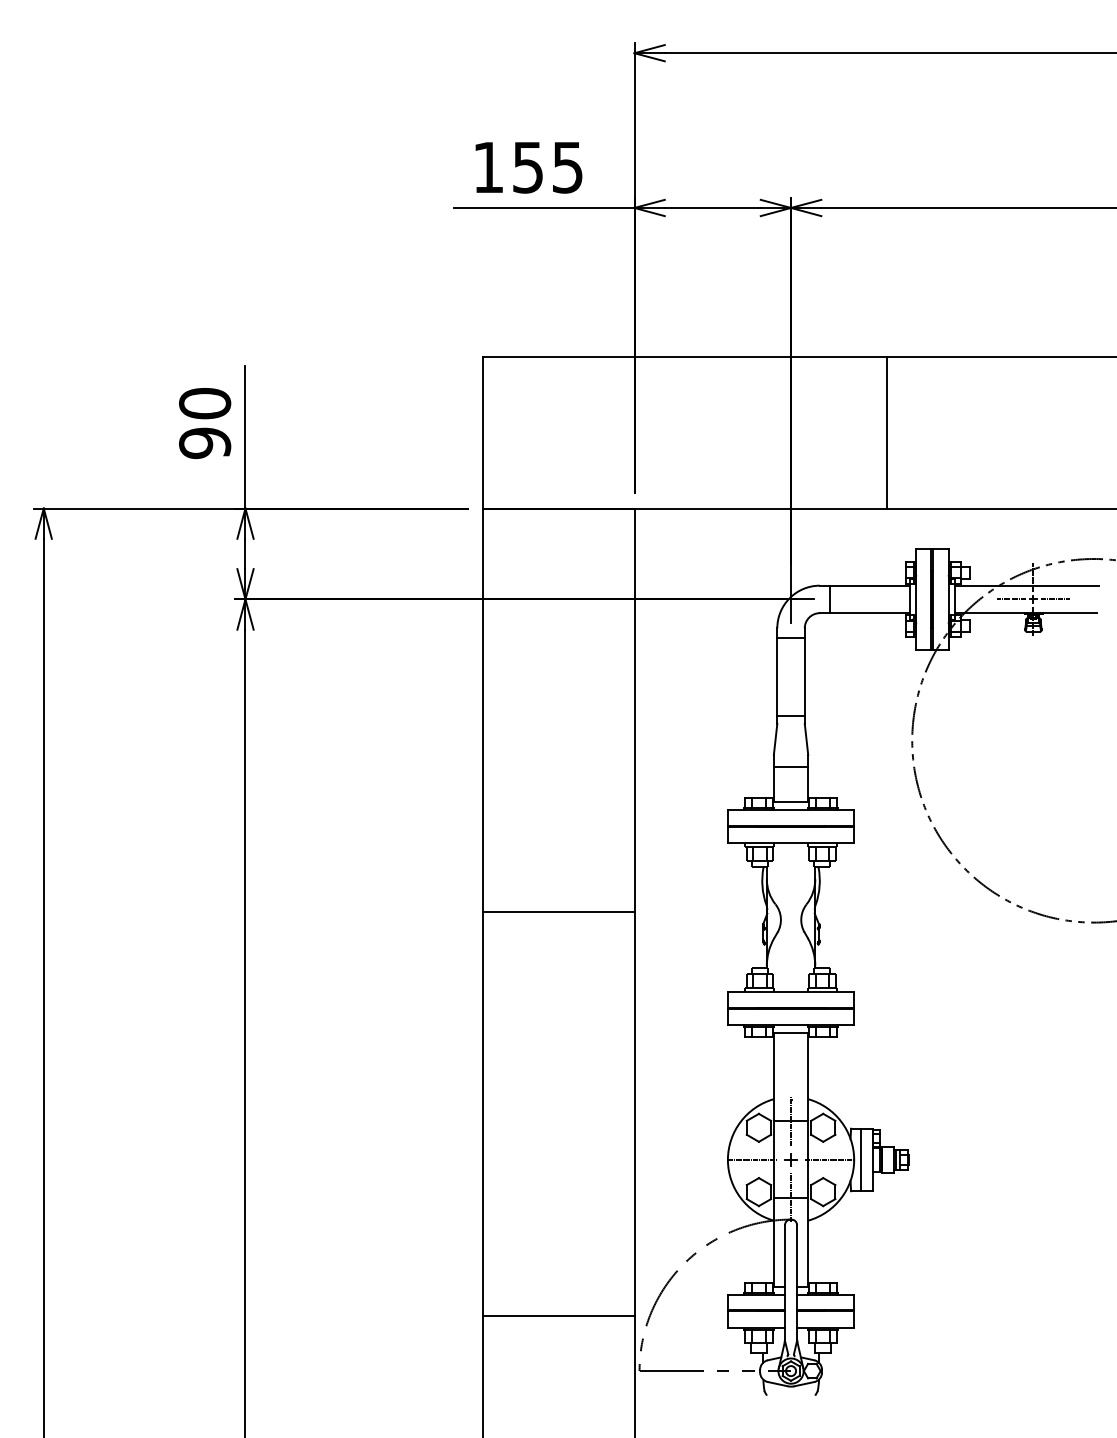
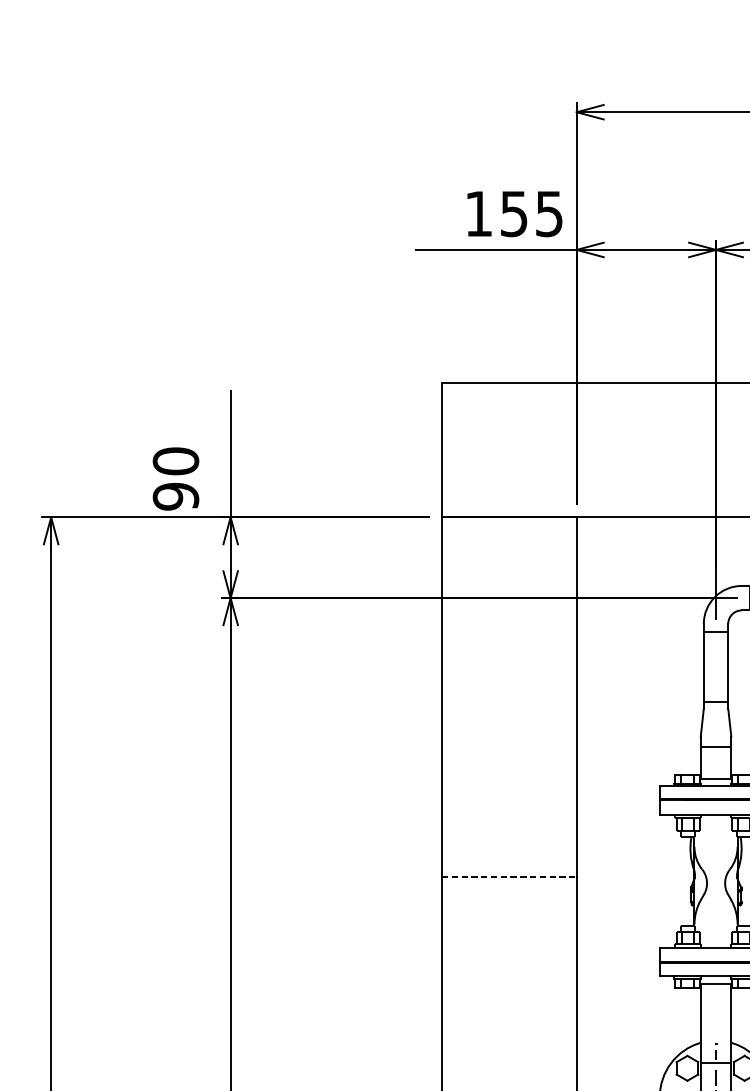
text: (528, 167) -> (514, 213), moved
text: (205, 423) -> (176, 479), moved
line: (558, 912) -> (509, 876), solid -> dashed

